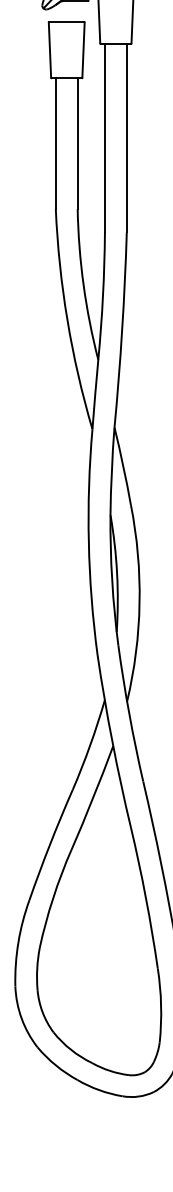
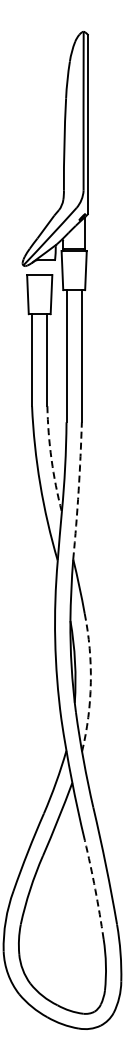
arc: (83, 285) -> (51, 459), solid -> dashed
arc: (122, 329) -> (78, 490), solid -> dashed
arc: (139, 602) -> (90, 682), solid -> dashed
arc: (146, 898) -> (95, 889), solid -> dashed

